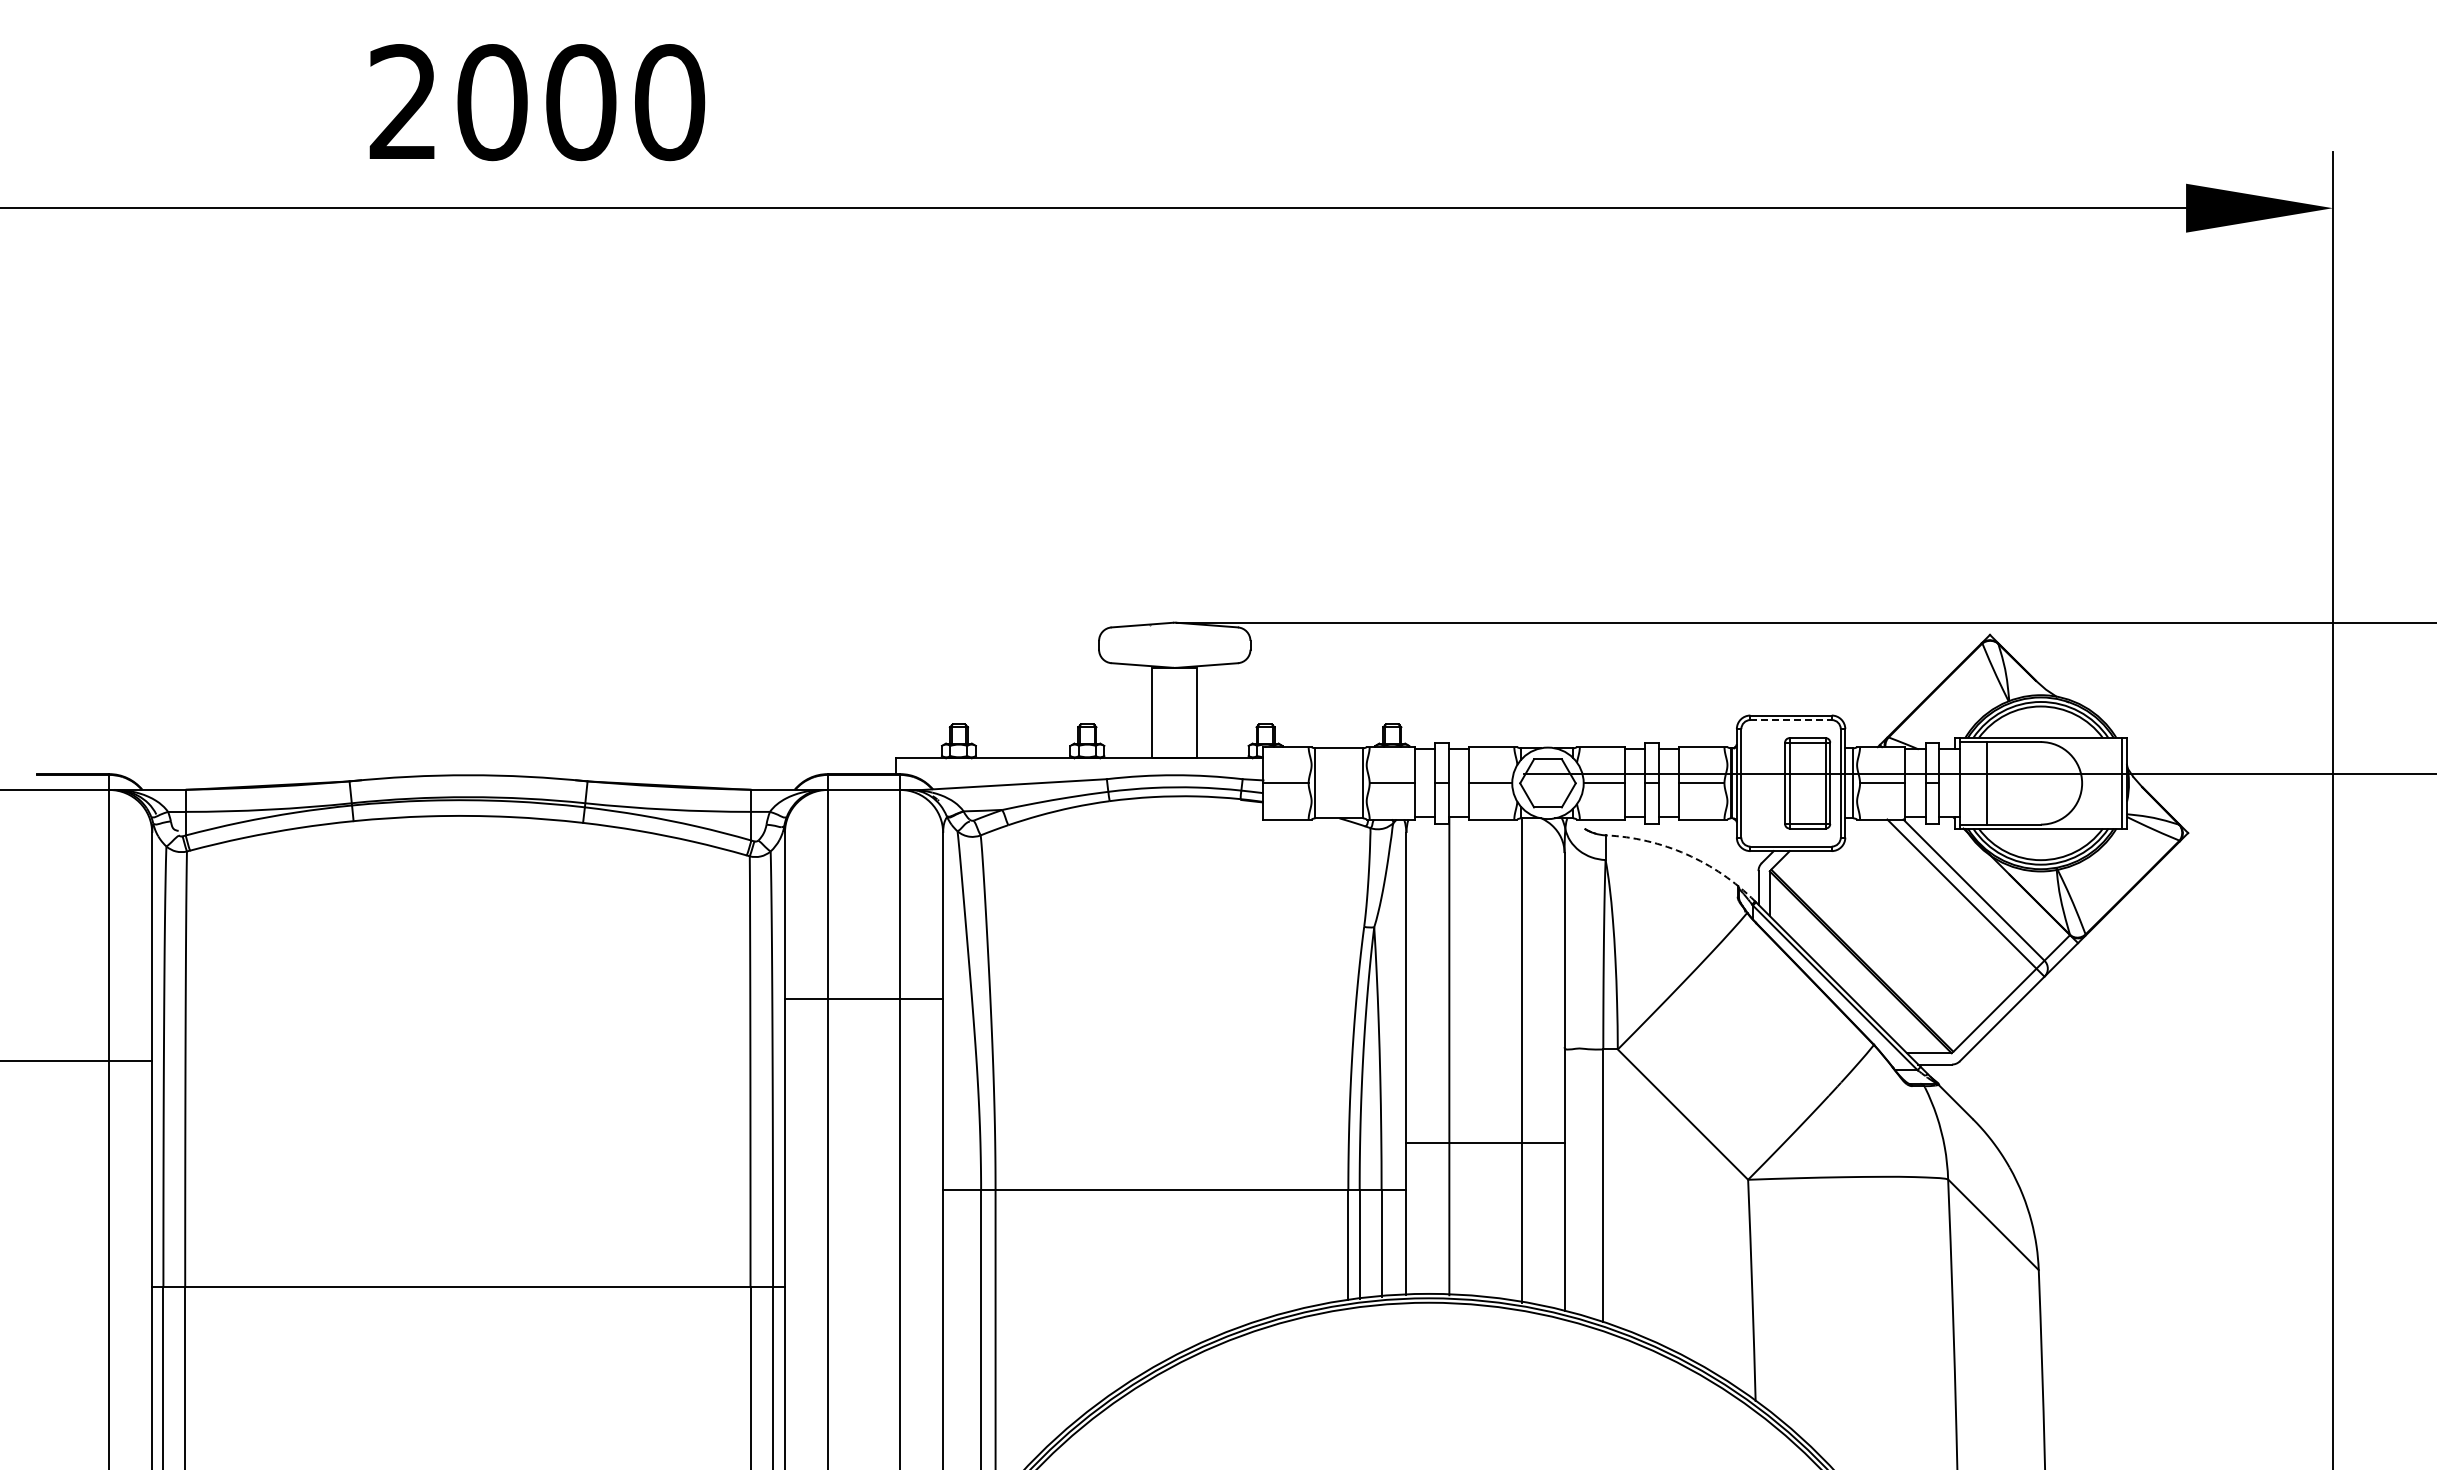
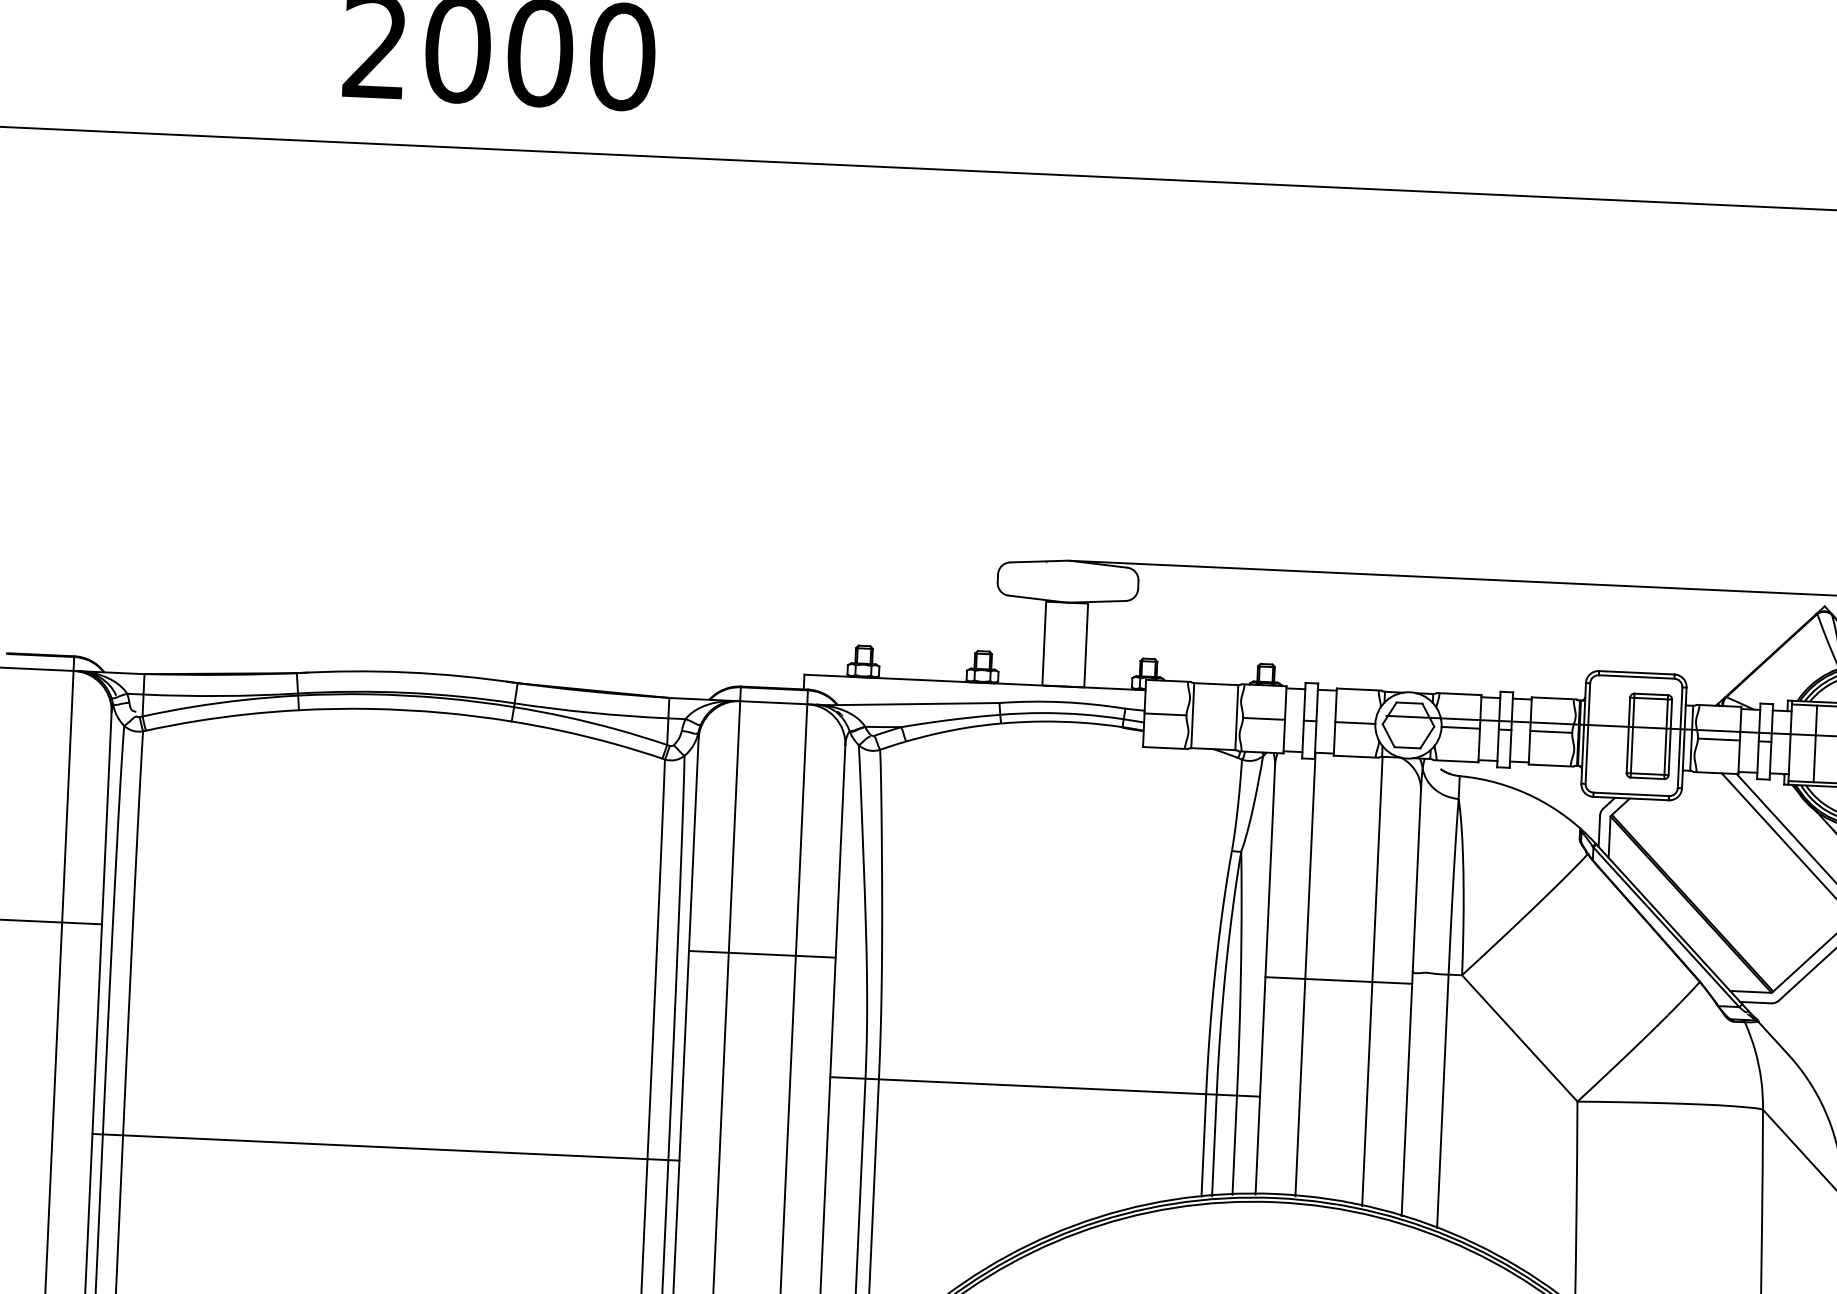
line: (1791, 720) -> (1637, 677), dashed -> solid
arc: (1686, 854) -> (1533, 797), dashed -> solid
line: (863, 999) -> (761, 954), moved
line: (1485, 1143) -> (1338, 980), moved

